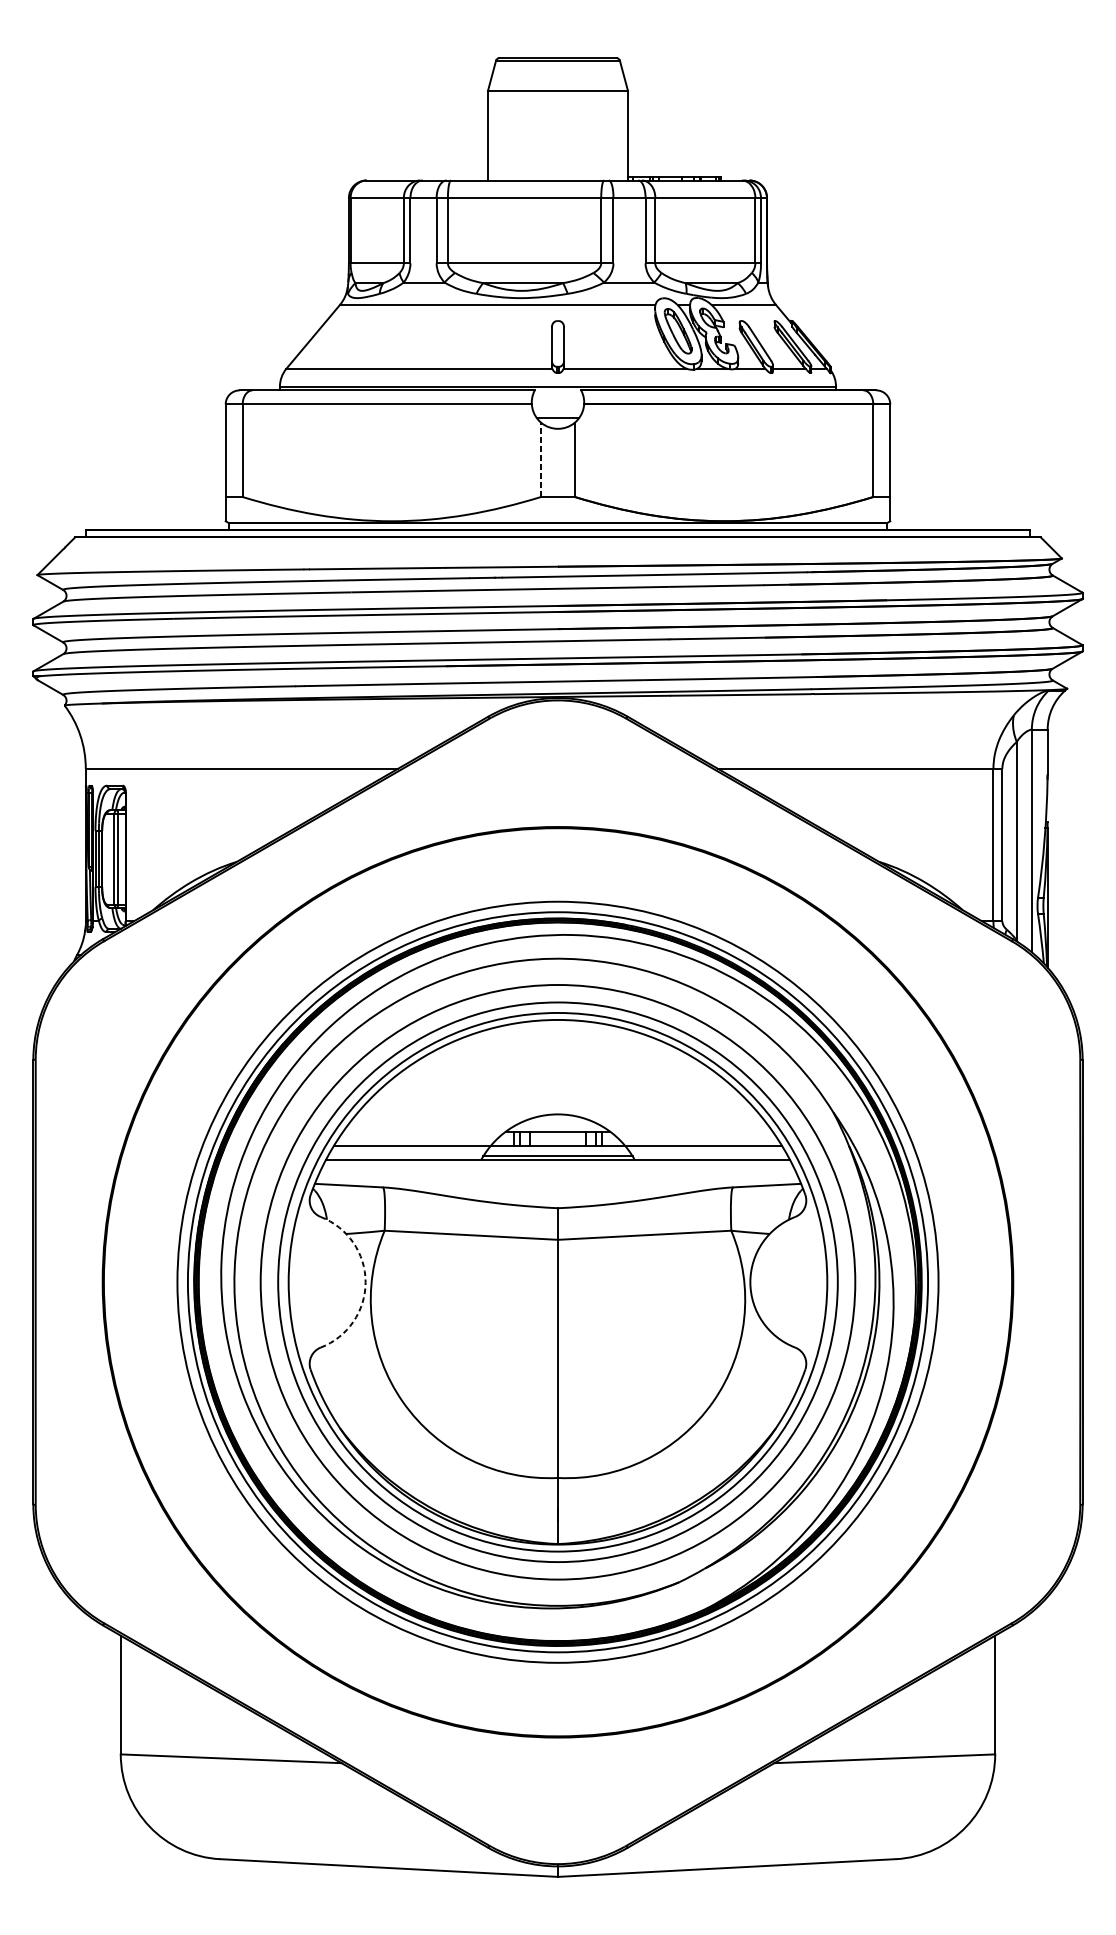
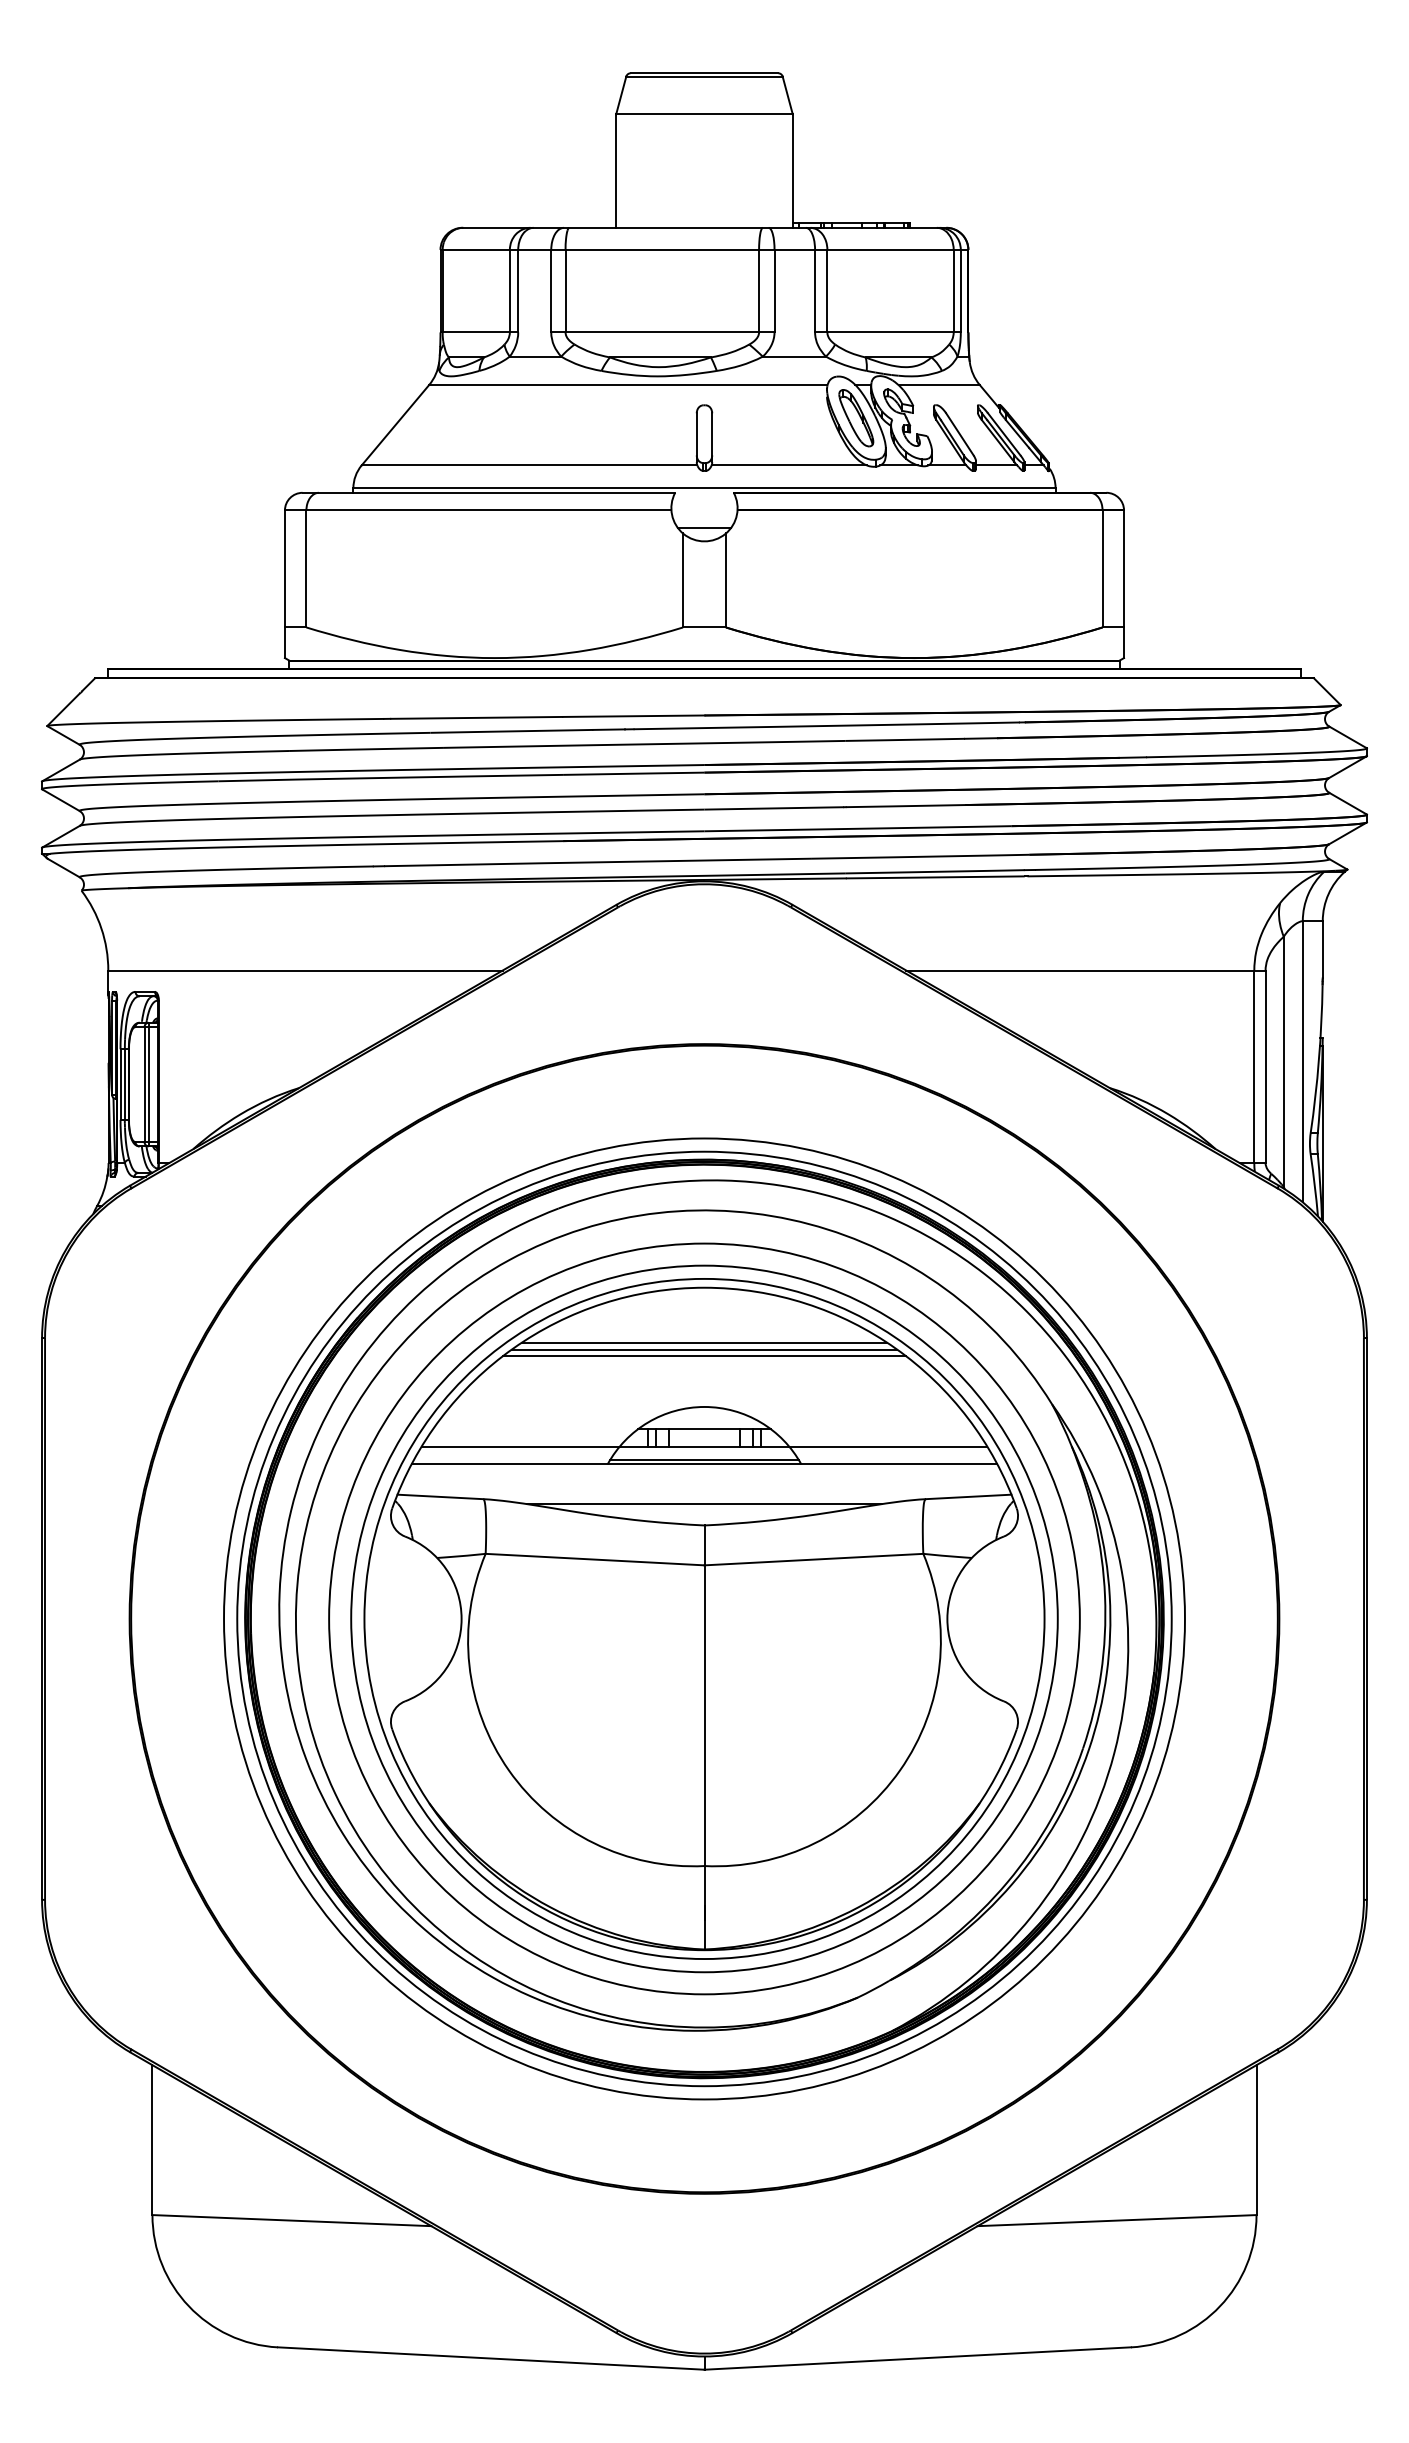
line: (541, 459) -> (683, 580), dashed -> solid
line: (558, 1063) -> (704, 1342), added
line: (558, 1068) -> (704, 1349), added
line: (558, 1074) -> (704, 1356), added
line: (558, 1191) -> (704, 1504), added
arc: (365, 1281) -> (461, 1618), dashed -> solid

